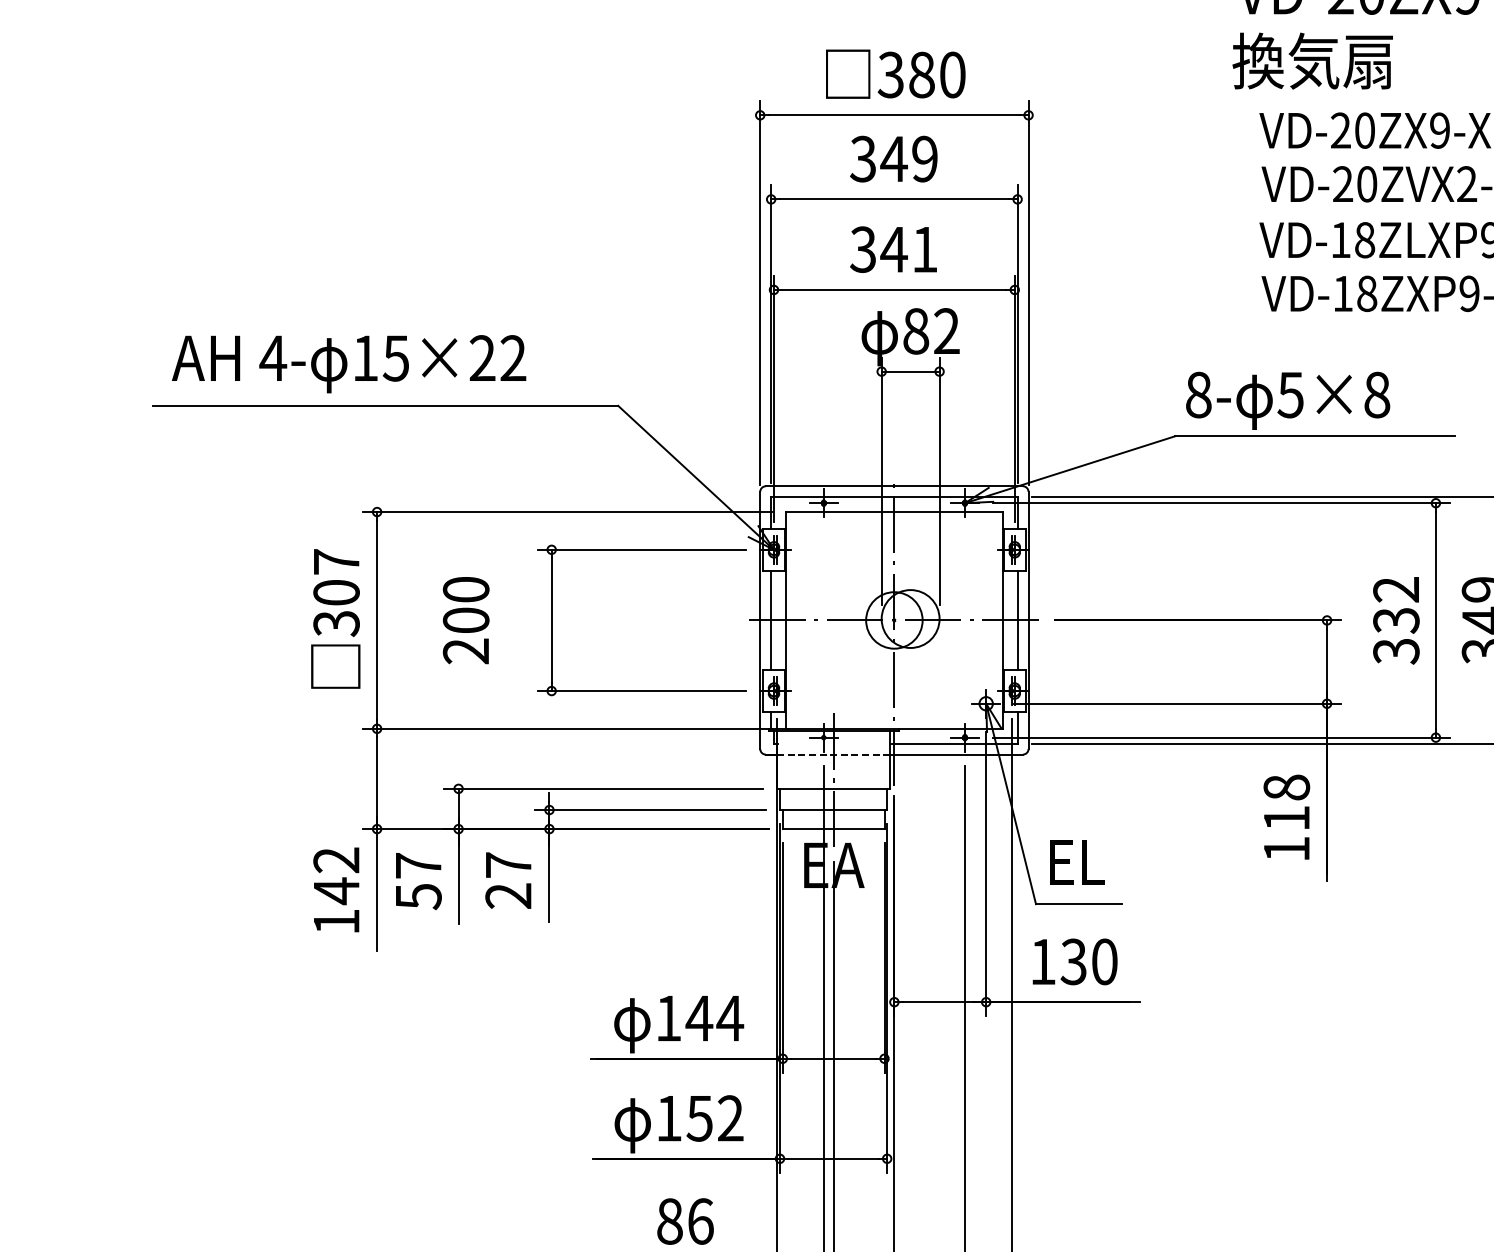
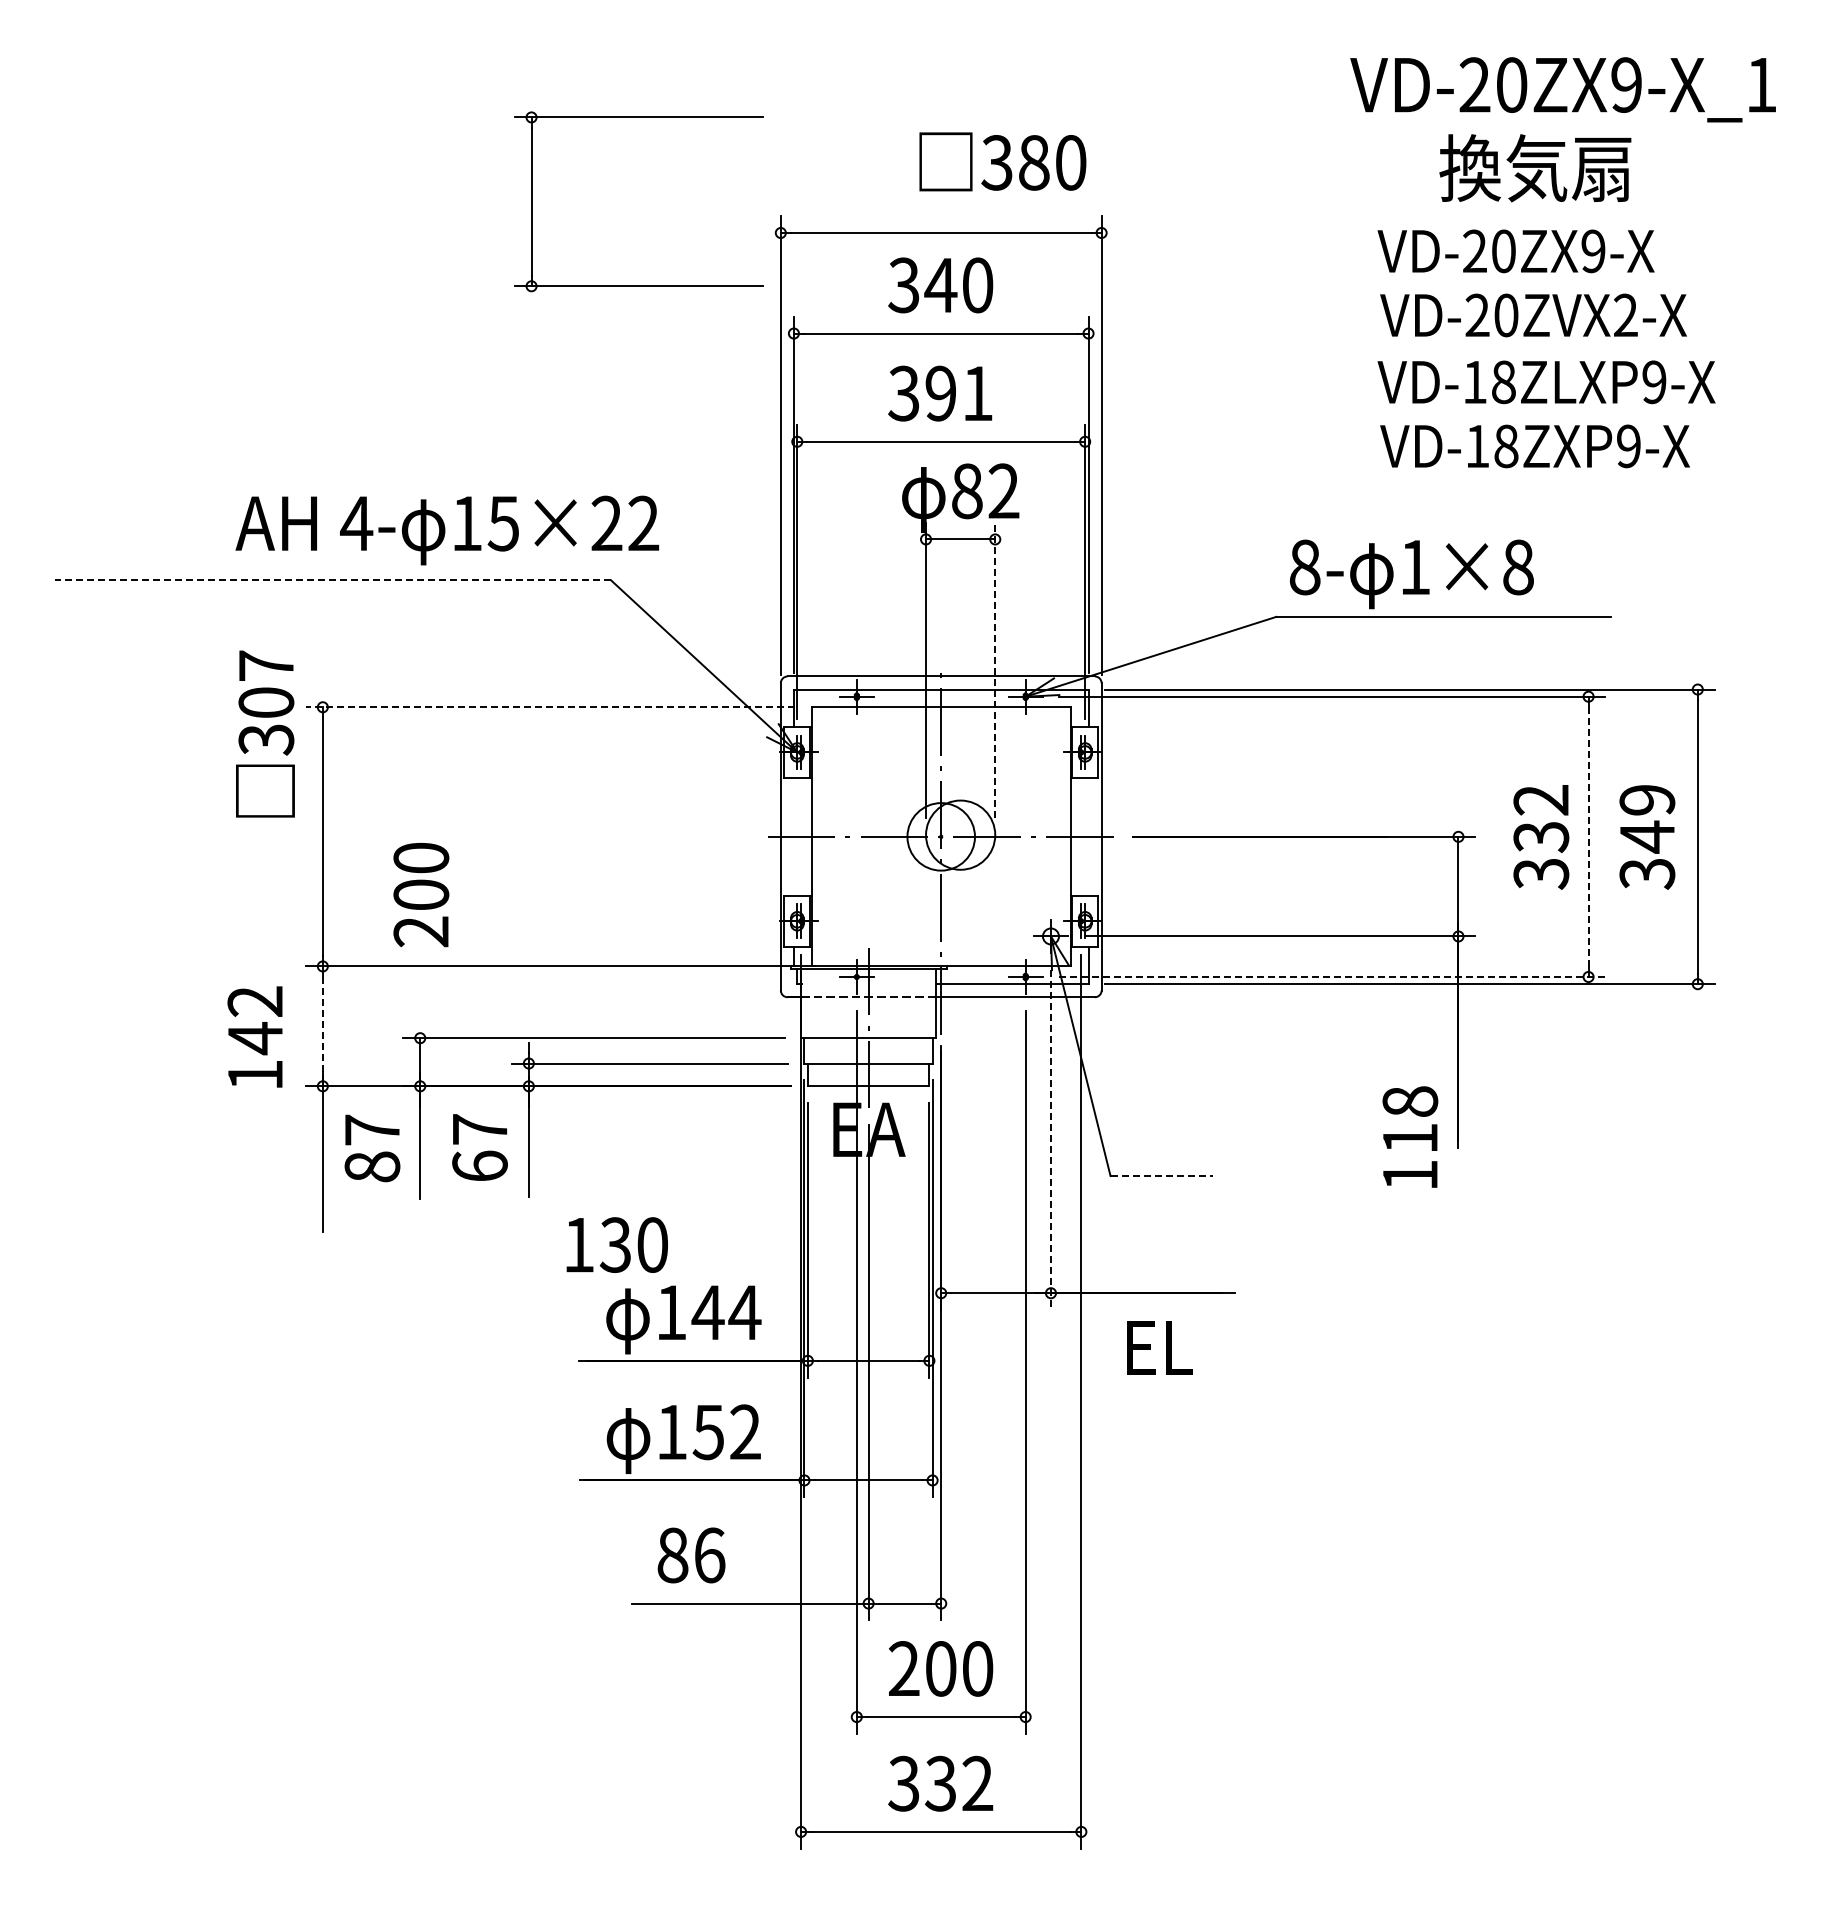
text: (1312, 61) -> (1535, 168), moved
text: (895, 73) -> (1002, 161), moved
text: (924, 159) -> (977, 285), 349 -> 340
text: (893, 249) -> (940, 393), 341 -> 391
text: (349, 364) -> (447, 530), moved
text: (1290, 395) -> (1414, 567), 5×8 -> 1×8
line: (385, 405) -> (332, 580), solid -> dashed
line: (939, 481) -> (995, 670), solid -> dashed
line: (566, 512) -> (549, 707), solid -> dashed
part: (641, 549) -> (638, 117), moved
text: (335, 618) -> (265, 733), moved
text: (466, 620) -> (421, 895), moved
line: (770, 620) -> (793, 836), removed
line: (1017, 620) -> (1088, 836), removed
line: (1435, 620) -> (1588, 837), solid -> dashed
line: (1221, 738) -> (1332, 977), solid -> dashed
line: (376, 779) -> (322, 1026), solid -> dashed
text: (1286, 816) -> (1410, 1136), moved
text: (1076, 861) -> (1159, 1347), moved
line: (985, 874) -> (1050, 1140), solid -> dashed
text: (335, 889) -> (254, 1036), moved
text: (508, 895) -> (479, 1165), 27 -> 67
text: (418, 897) -> (372, 1167), 57 -> 87
line: (1079, 904) -> (1162, 1176), solid -> dashed
text: (1074, 961) -> (616, 1244), moved

